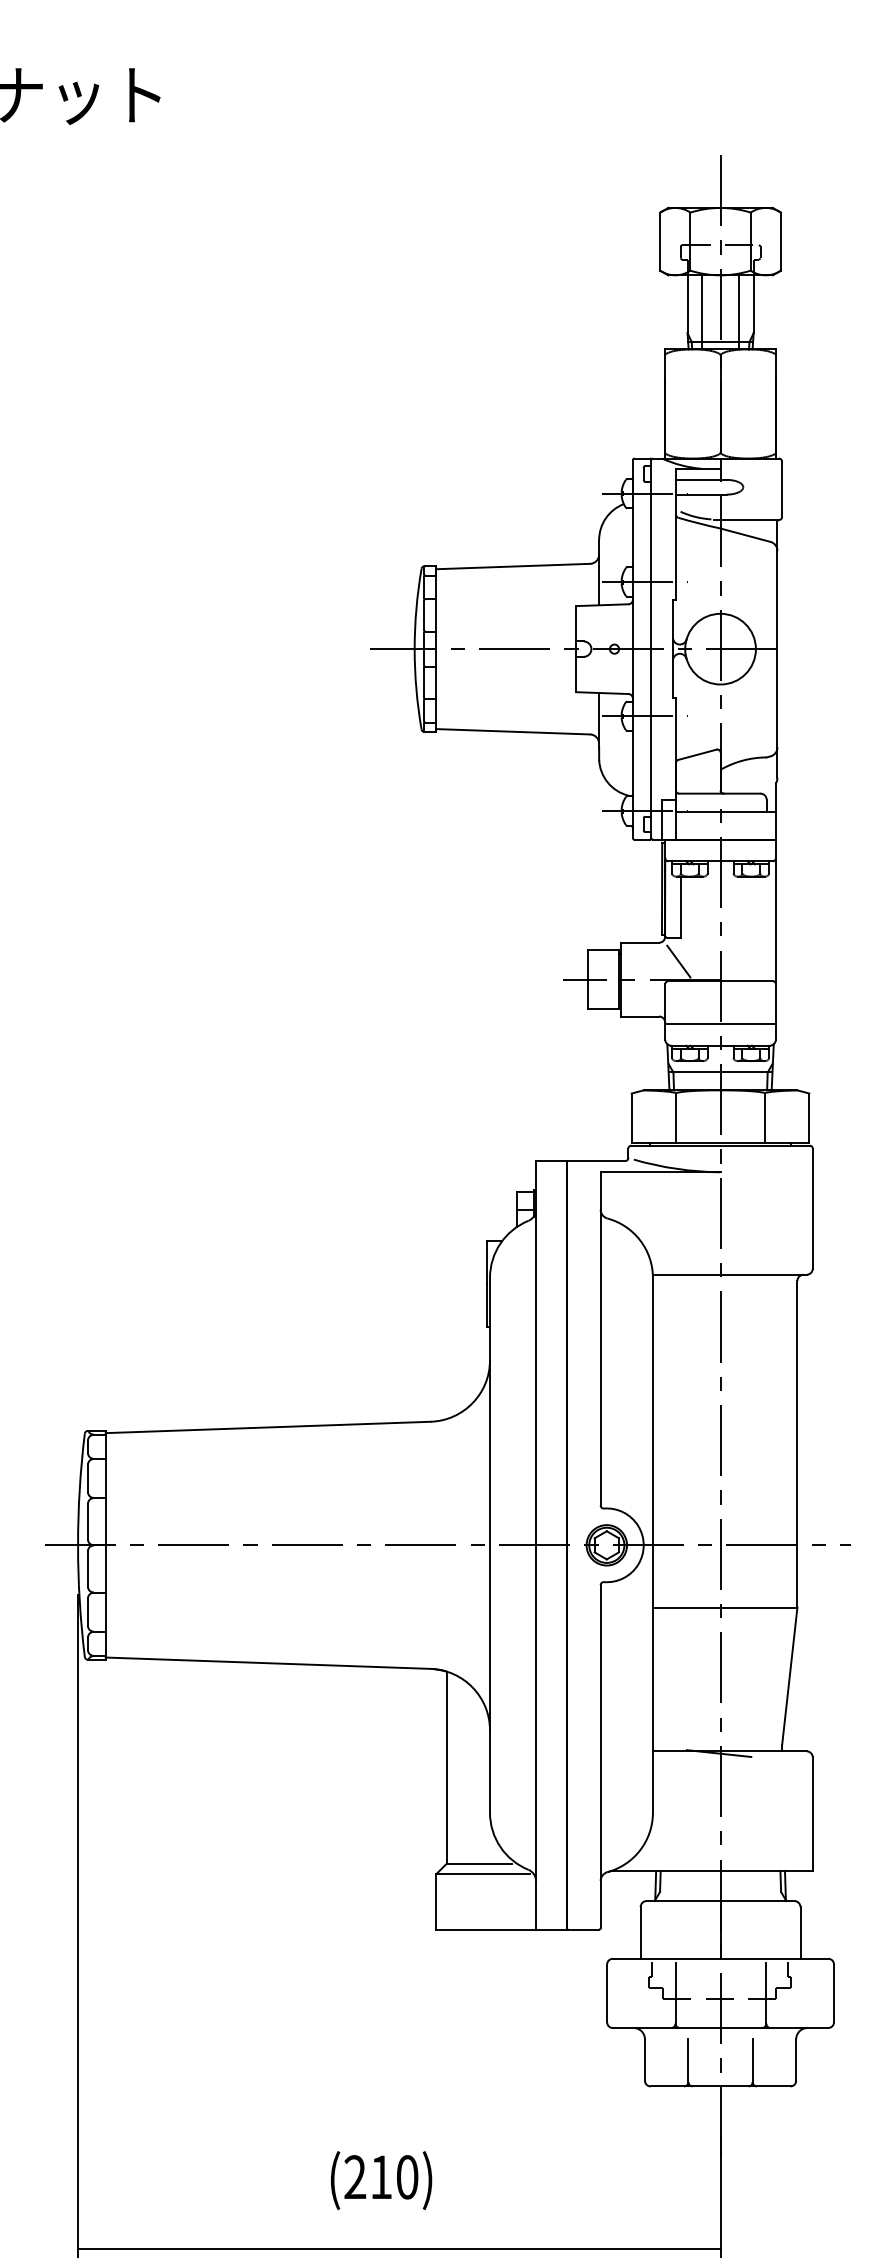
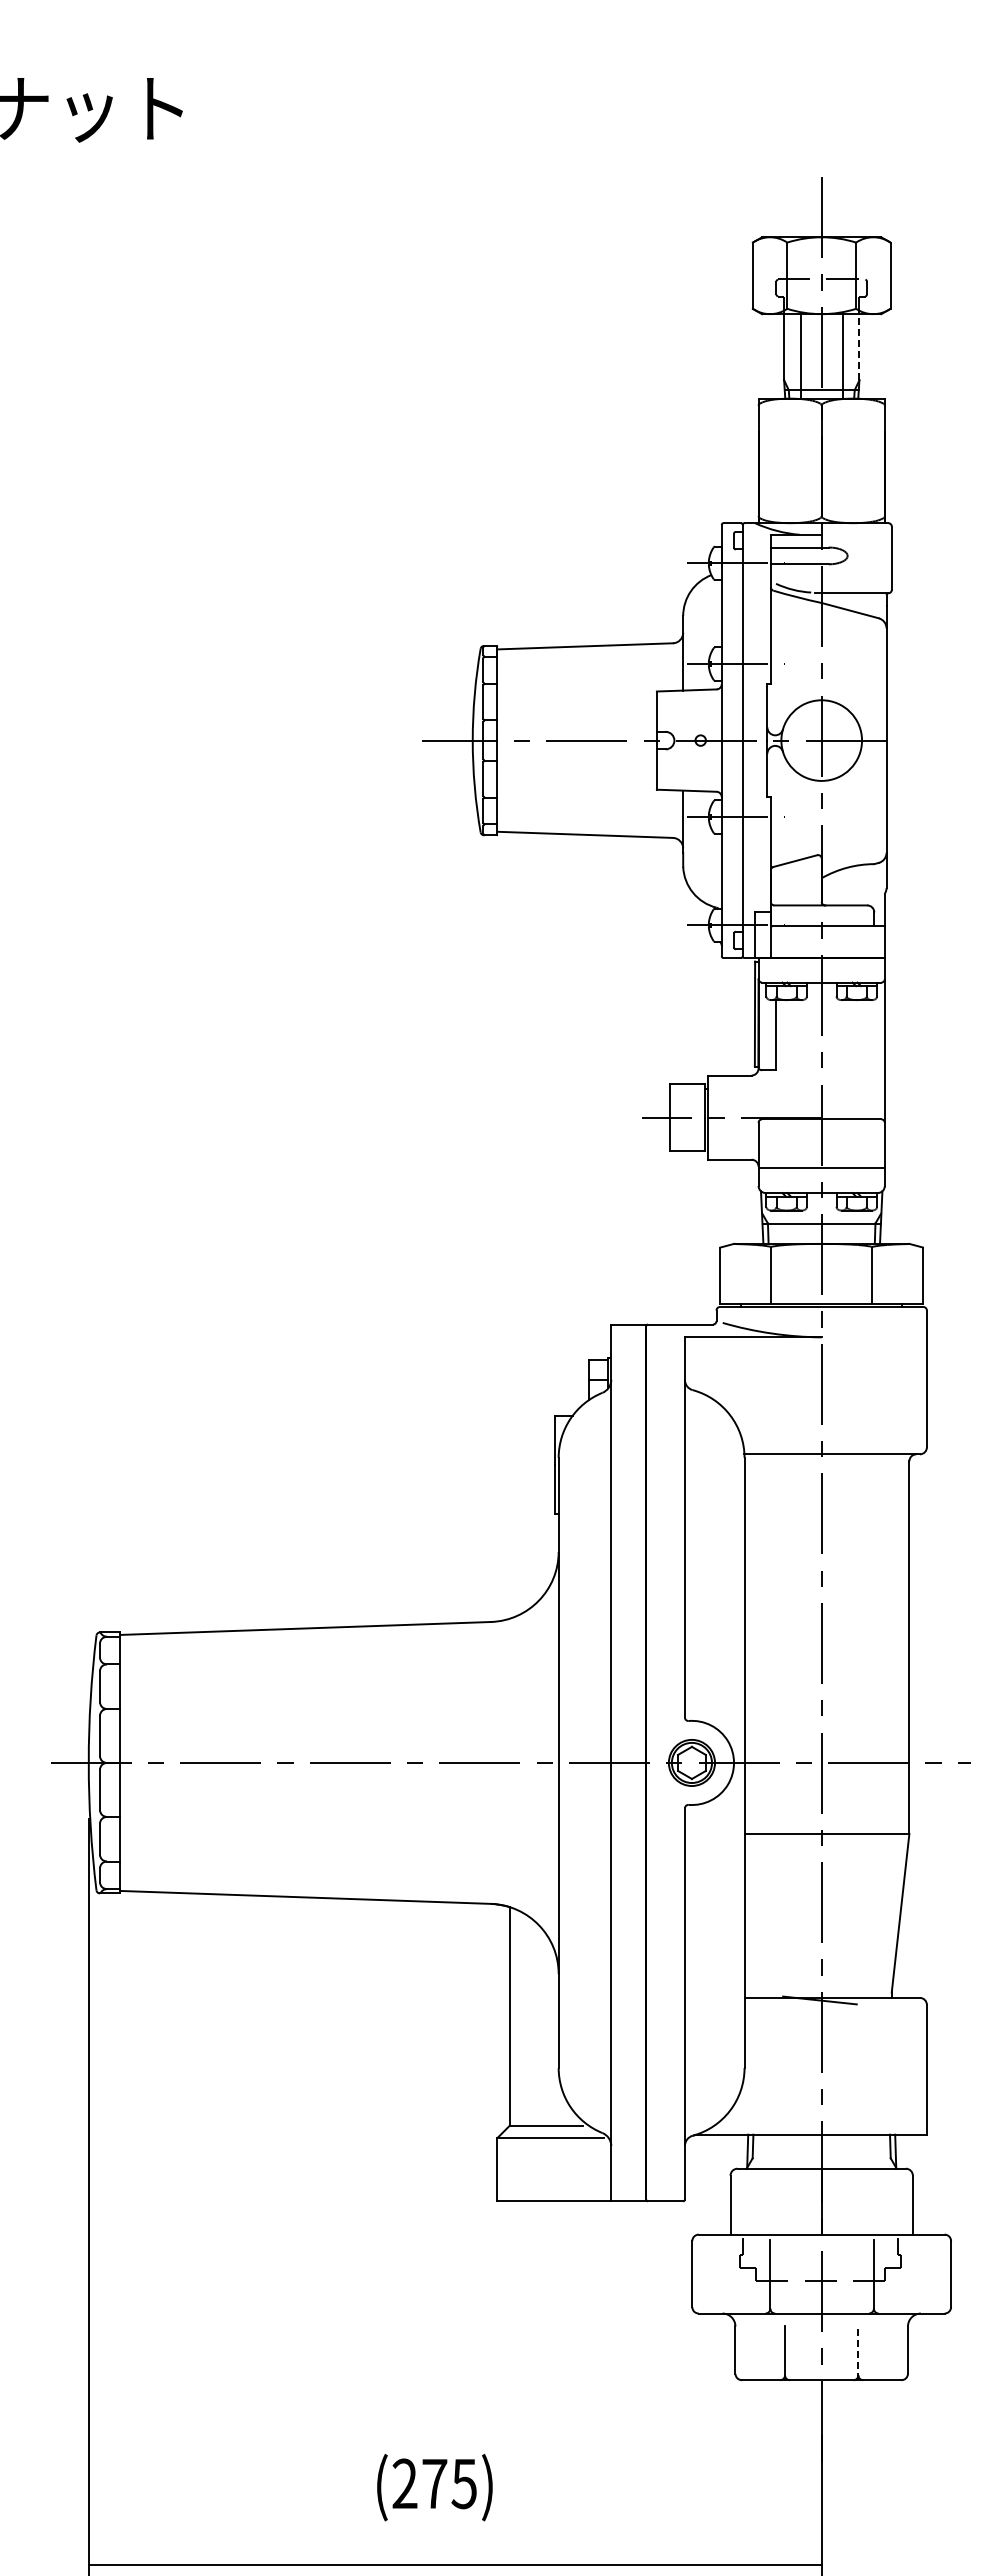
line: (753, 303) -> (859, 346), solid -> dashed
line: (678, 961) -> (773, 1096), removed
line: (752, 2062) -> (858, 2352), solid -> dashed
text: (394, 2176) -> (449, 2483), (210) -> (275)

